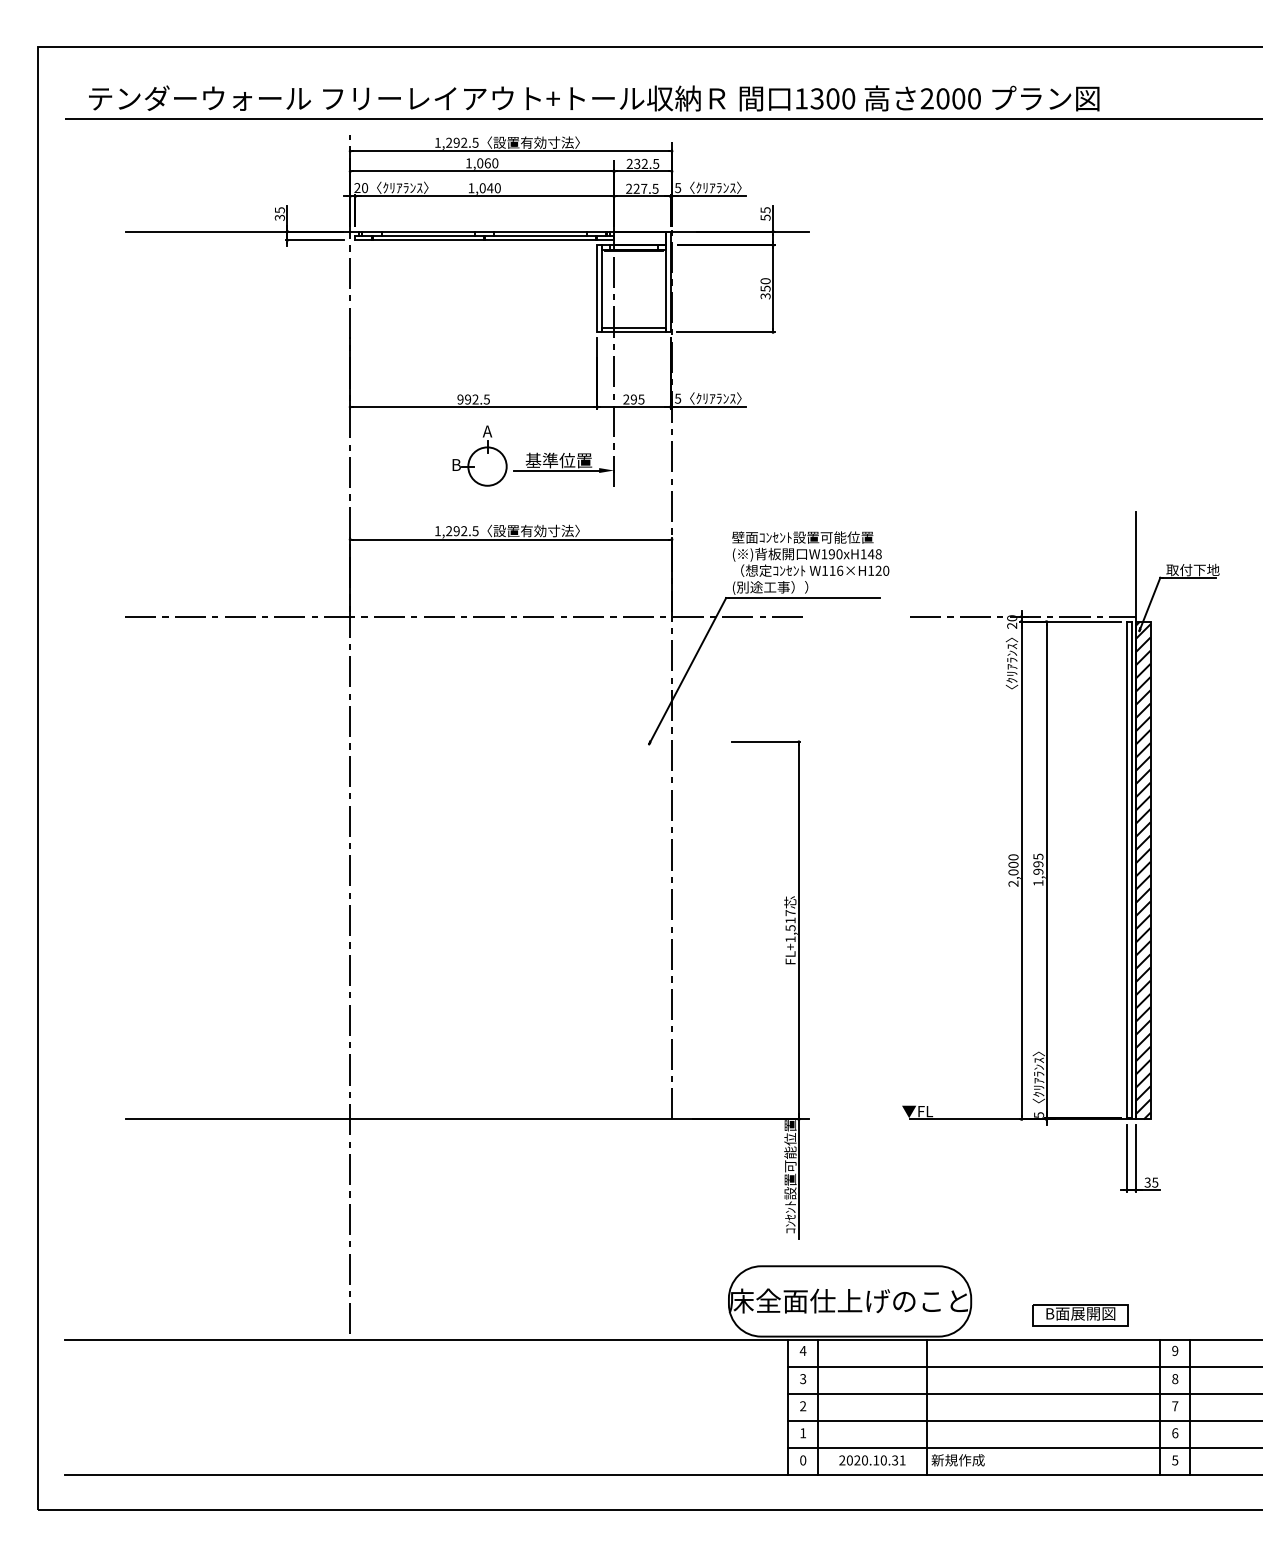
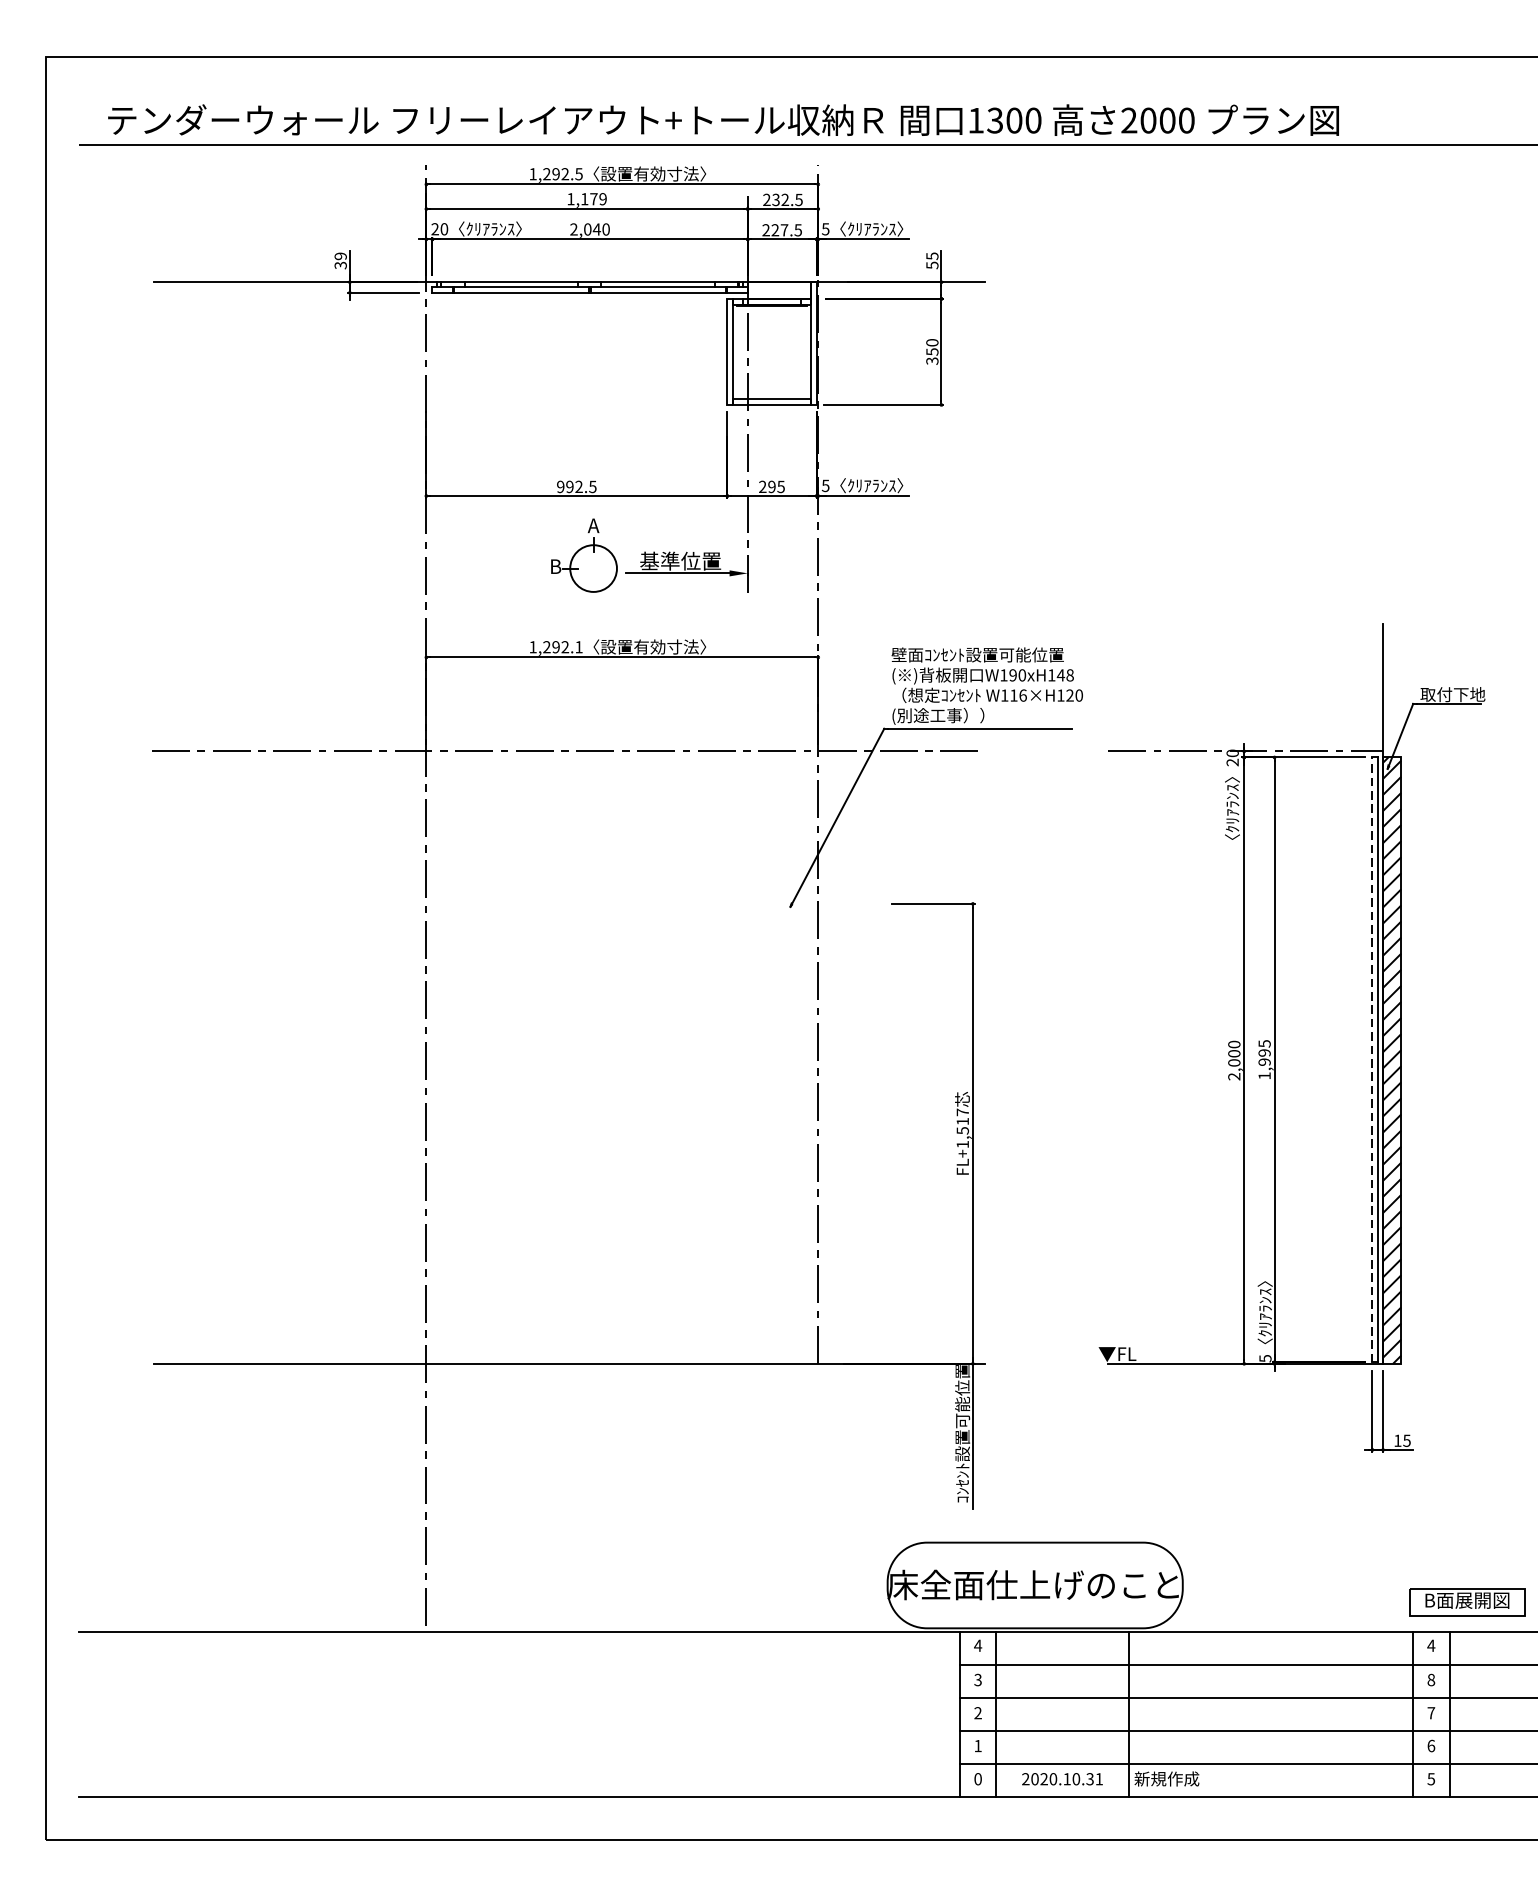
text: (487, 163) -> (593, 199), 1,060 -> 1,179
text: (471, 188) -> (574, 229), 1,040 -> 2,040
text: (279, 210) -> (340, 256), 35 -> 39
text: (475, 531) -> (578, 647), 1,292.5 -> 1,292.1
line: (1126, 869) -> (1371, 1059), solid -> dashed
text: (1147, 1182) -> (1397, 1440), 35 -> 15
part: (1080, 1315) -> (1466, 1602), moved
text: (1174, 1350) -> (1430, 1645), 9 -> 4

